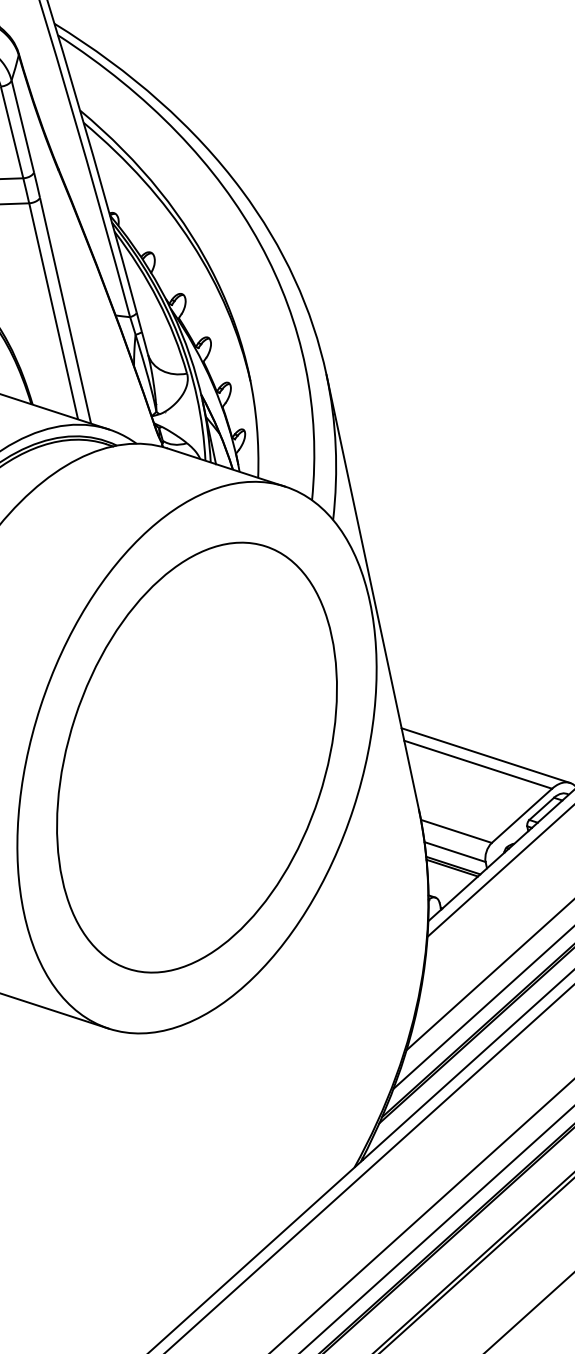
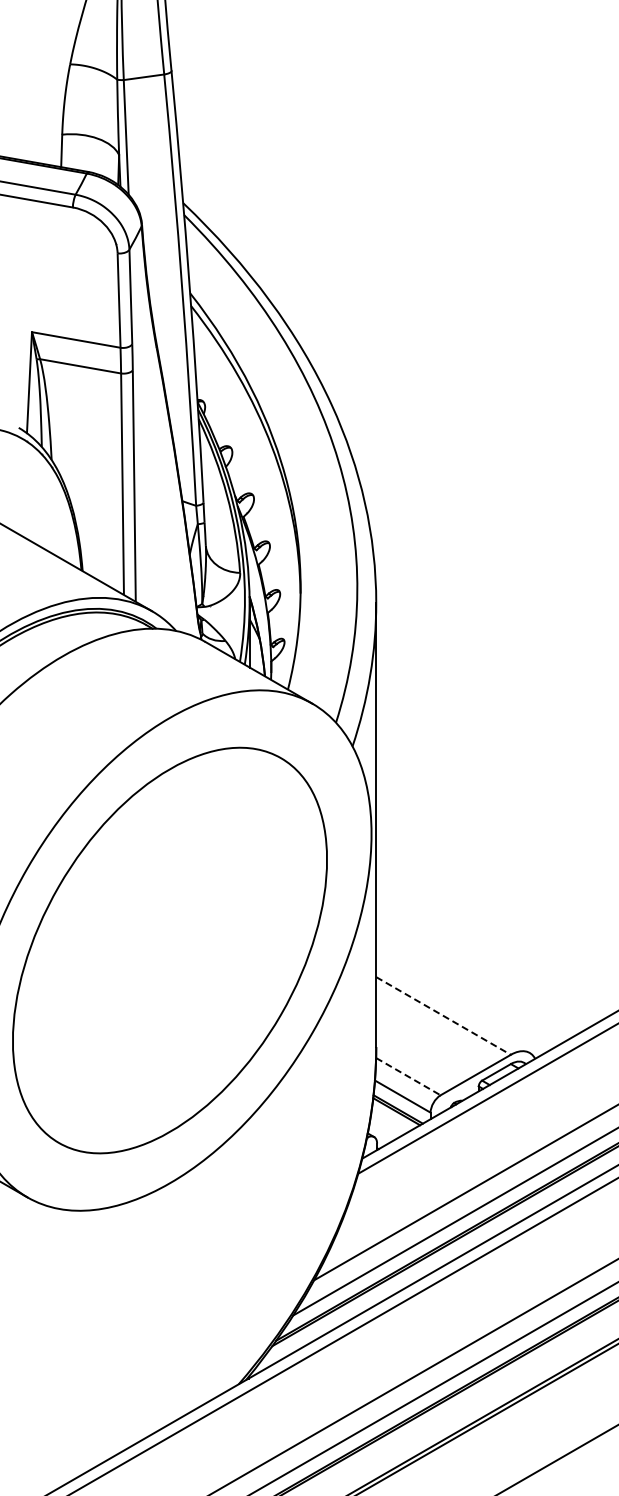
line: (485, 755) -> (452, 1008), removed
line: (478, 764) -> (443, 1015), solid -> dashed
line: (456, 831) -> (408, 1076), solid -> dashed

